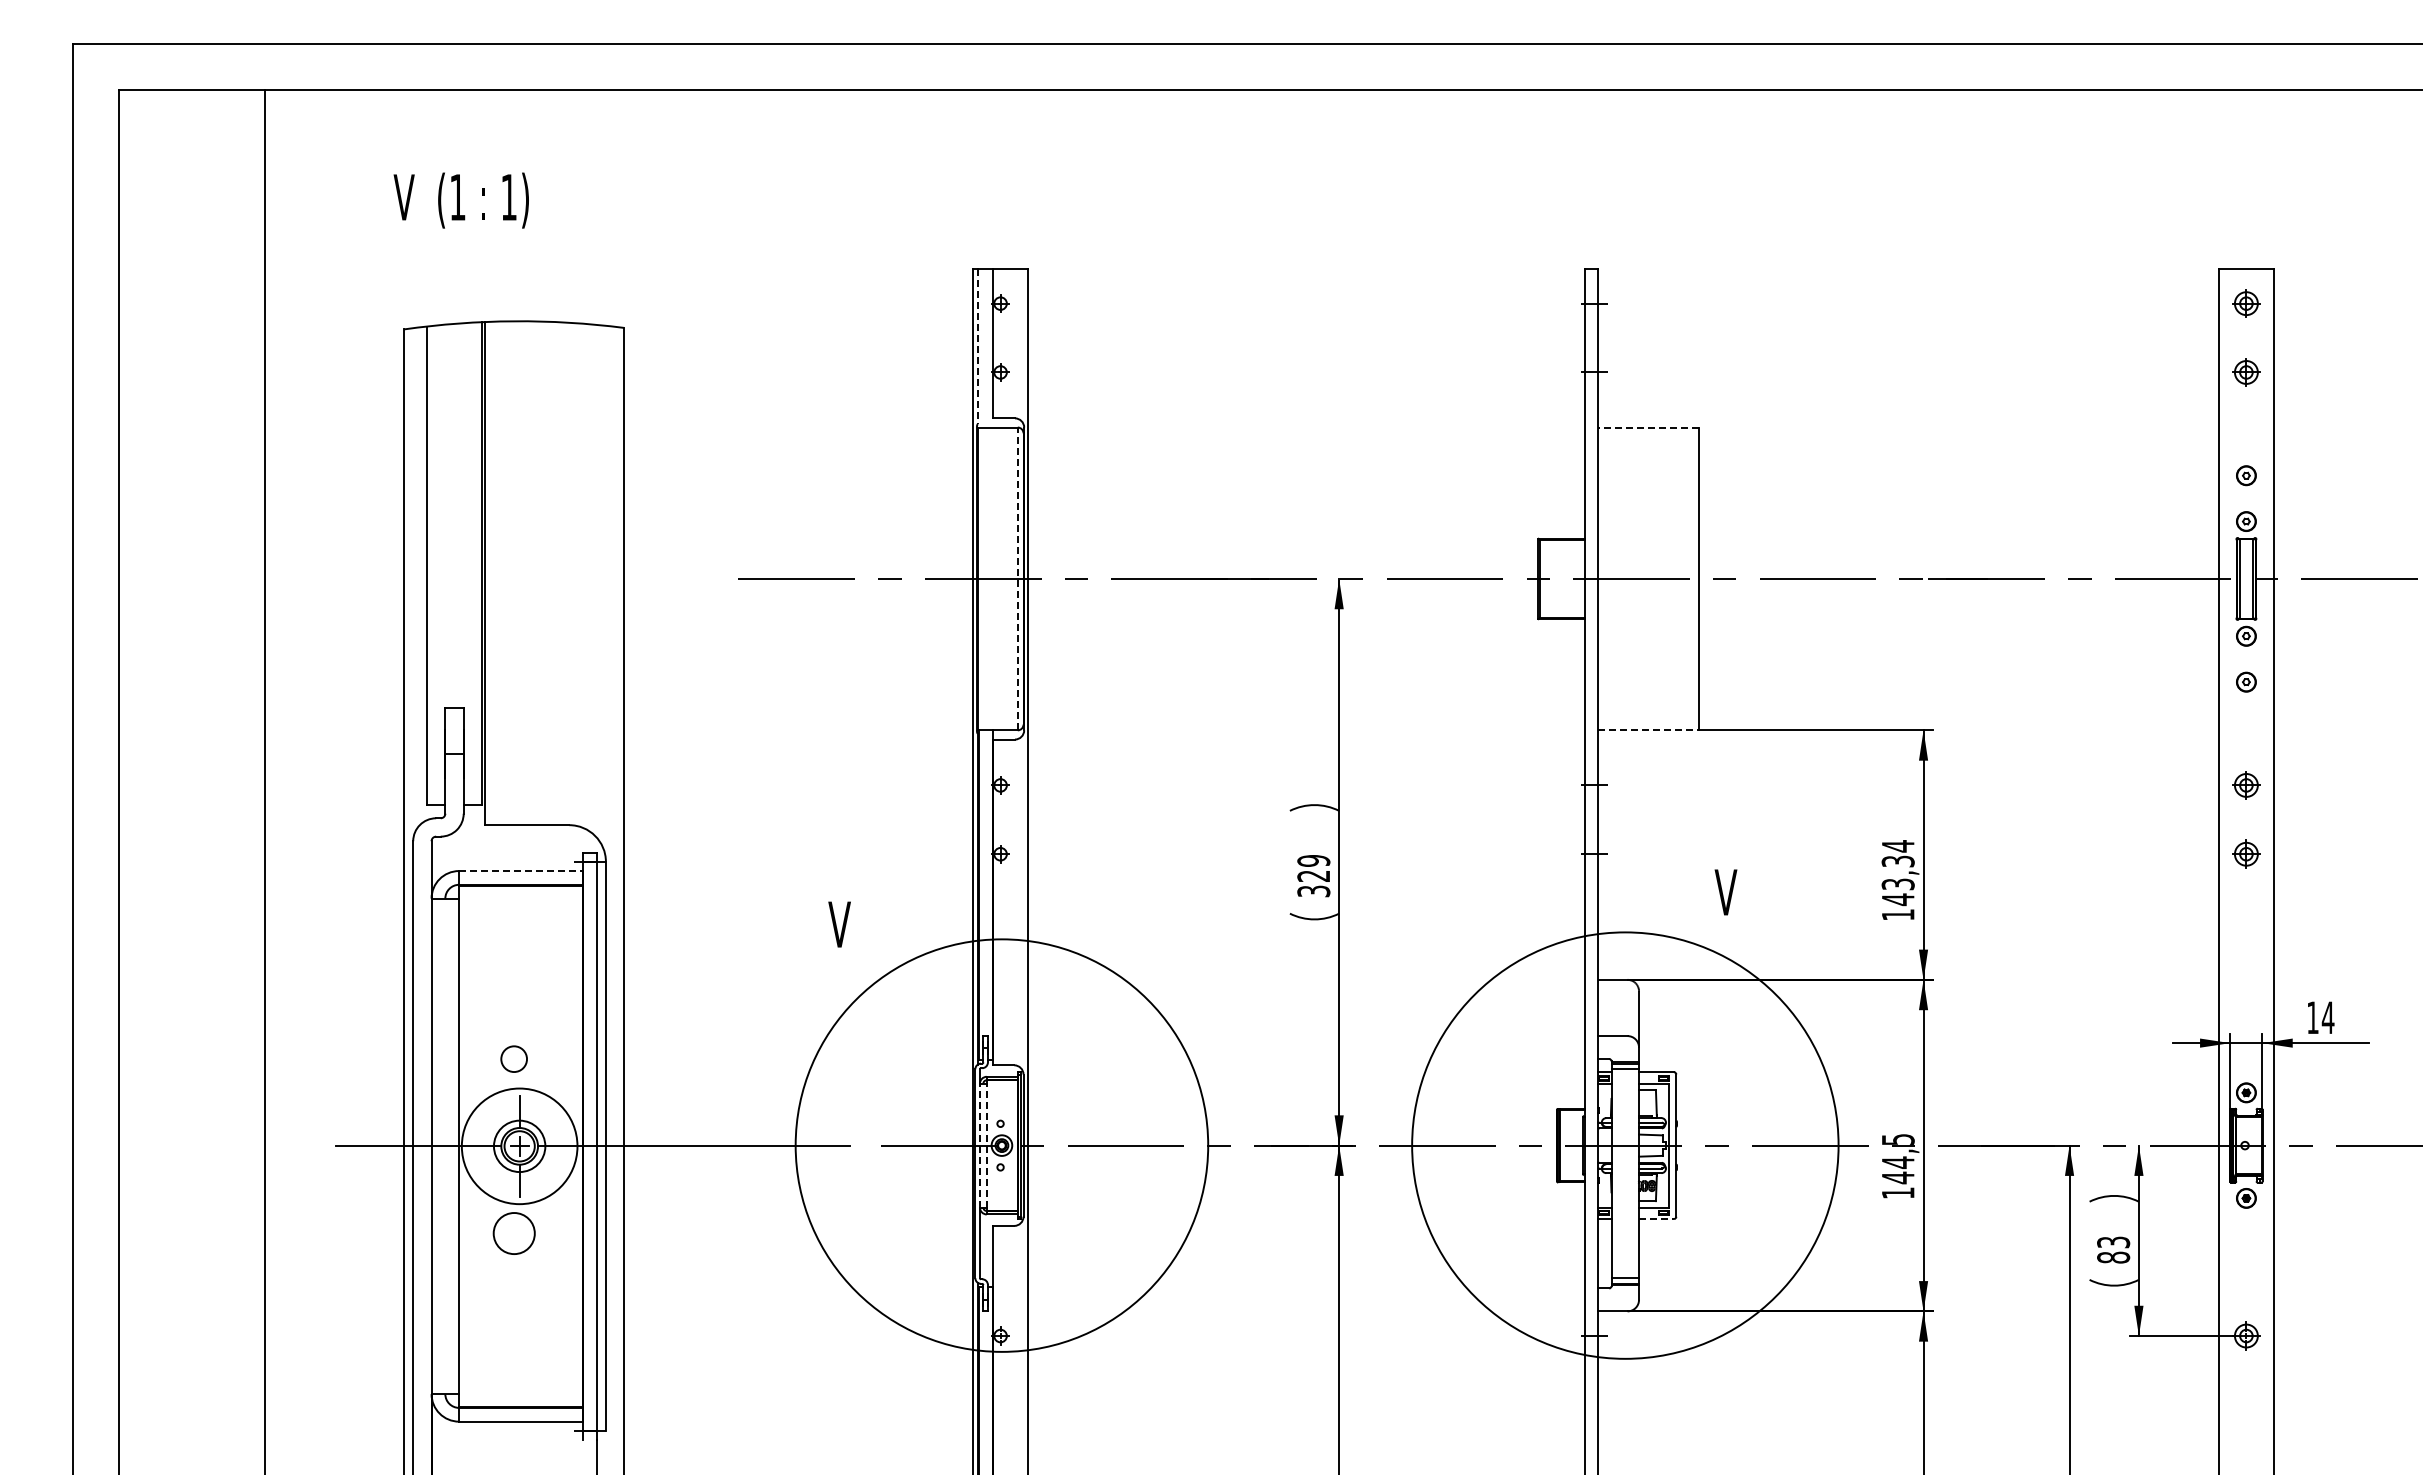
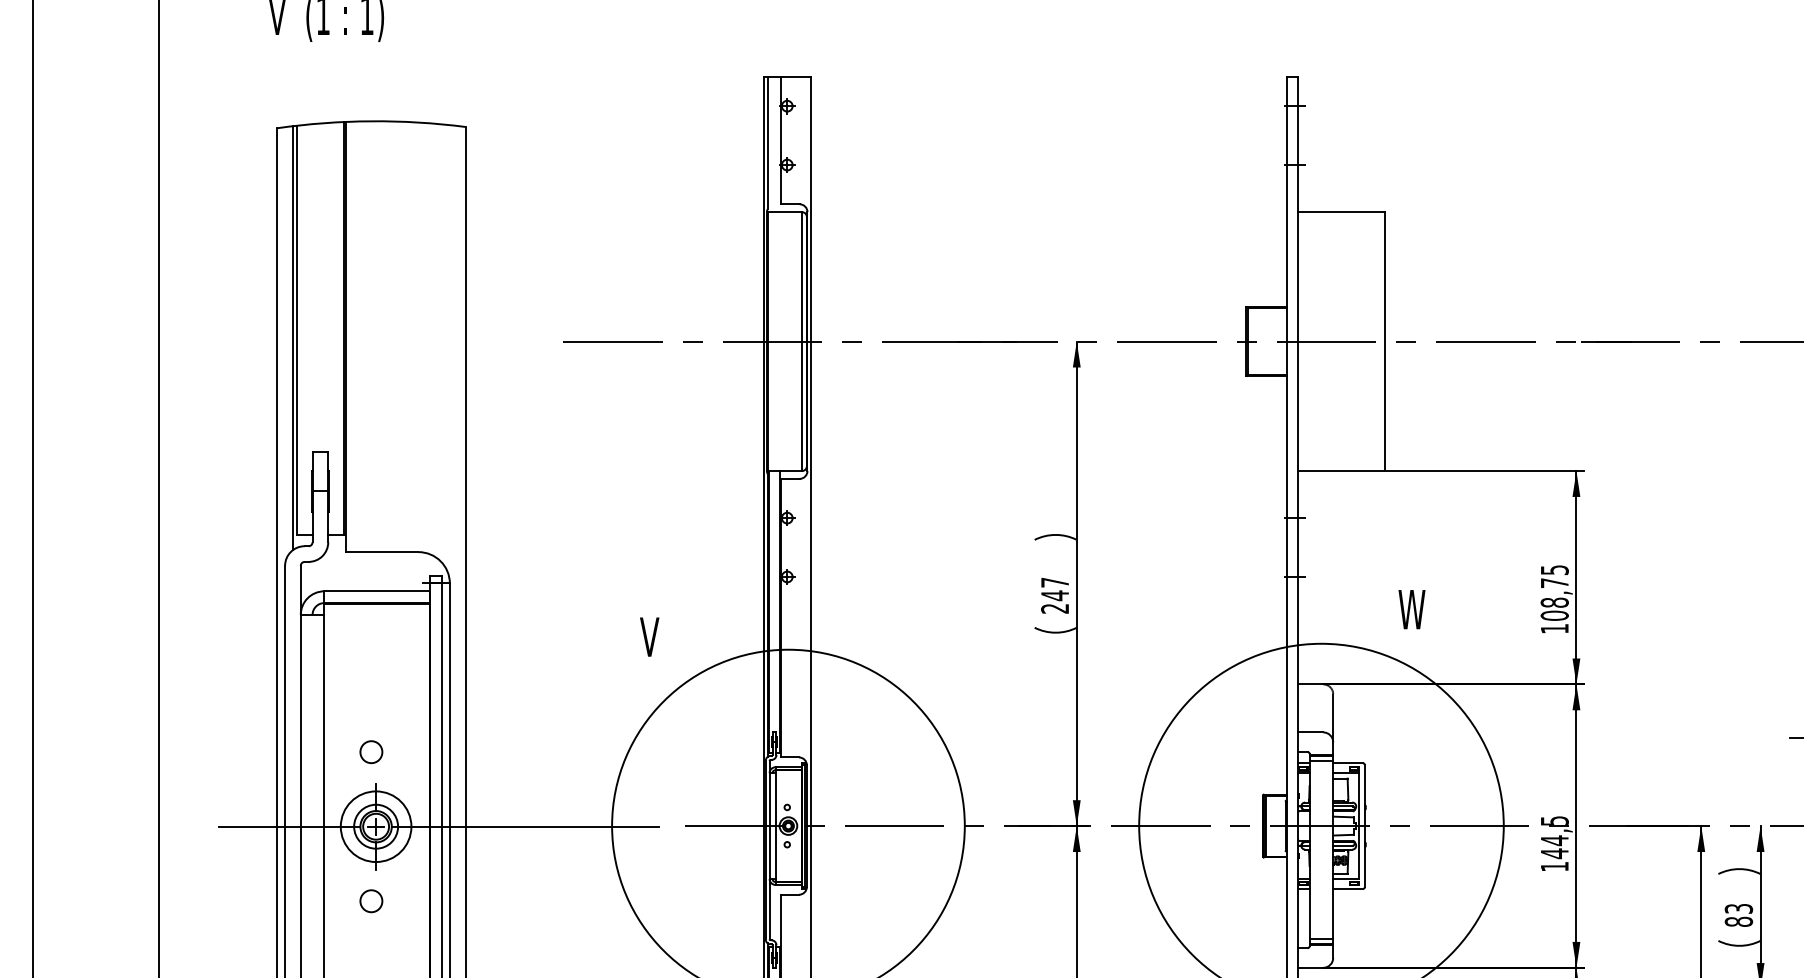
line: (977, 347) -> (767, 143), dashed -> solid
line: (1648, 427) -> (1341, 212), dashed -> solid
line: (422, 574) -> (293, 337), added
line: (1017, 578) -> (801, 341), dashed -> solid
line: (1649, 730) -> (1342, 471), dashed -> solid
line: (521, 871) -> (377, 591), dashed -> solid
text: (1897, 873) -> (1554, 593), 143,34 -> 108,75
text: (1313, 876) -> (1054, 595), 329 -> 247
text: (1730, 892) -> (1411, 609), V -> W
line: (979, 1145) -> (769, 825), dashed -> solid
line: (986, 1145) -> (775, 825), dashed -> solid
circle: (519, 1146) -> (375, 826), size x0.71
line: (1657, 1219) -> (1348, 889), dashed -> solid
circle: (513, 1233) -> (370, 901), size x0.62

